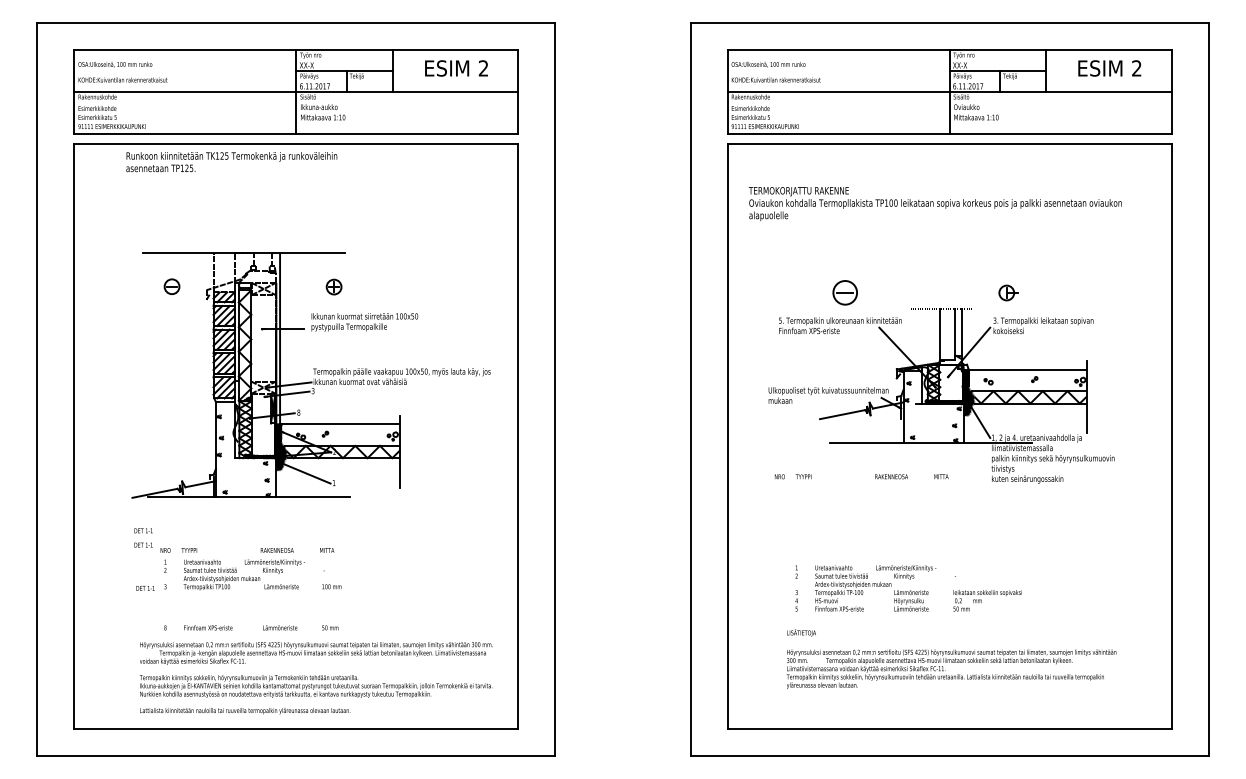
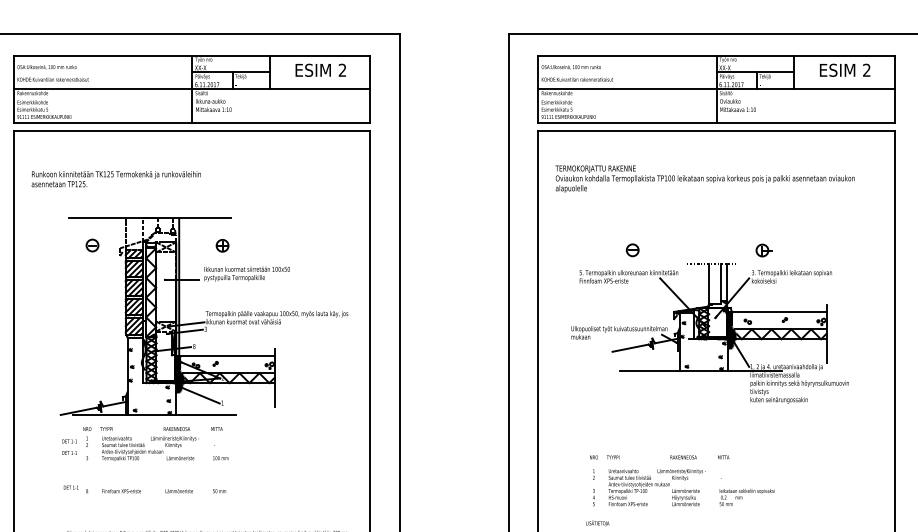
text: (231, 162) -> (116, 179), moved
part: (844, 292) -> (632, 250), size x0.62
text: (861, 476) -> (659, 457), moved
text: (250, 589) -> (155, 460), moved

